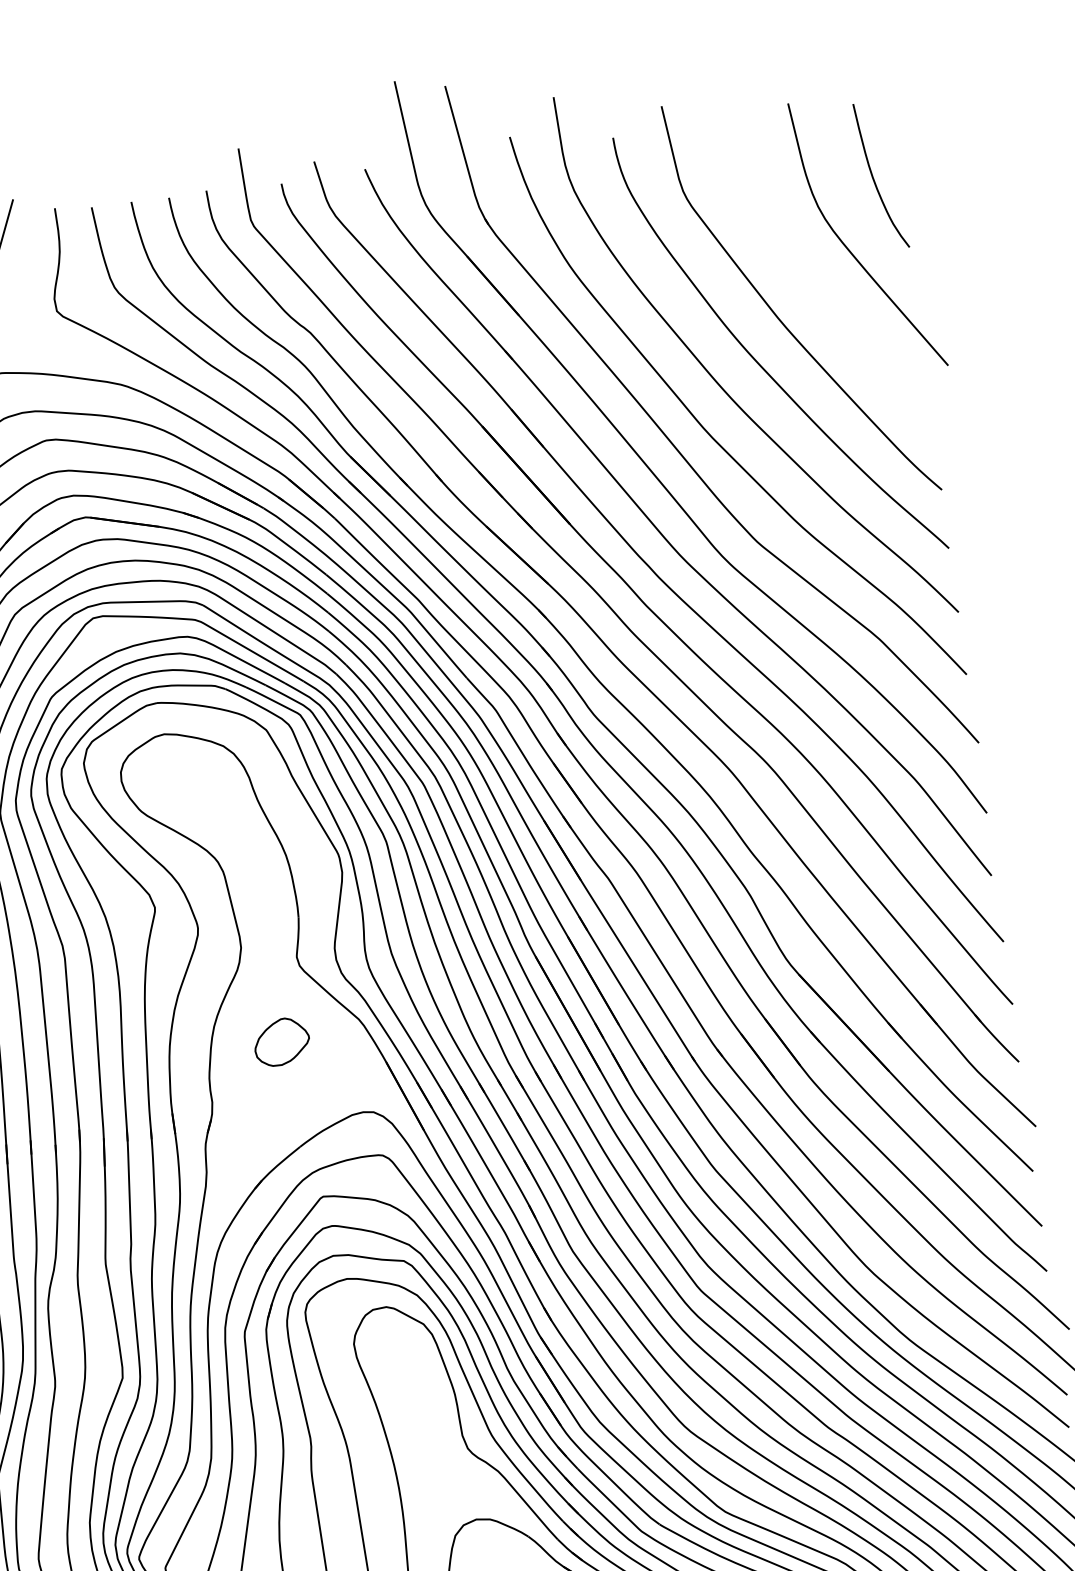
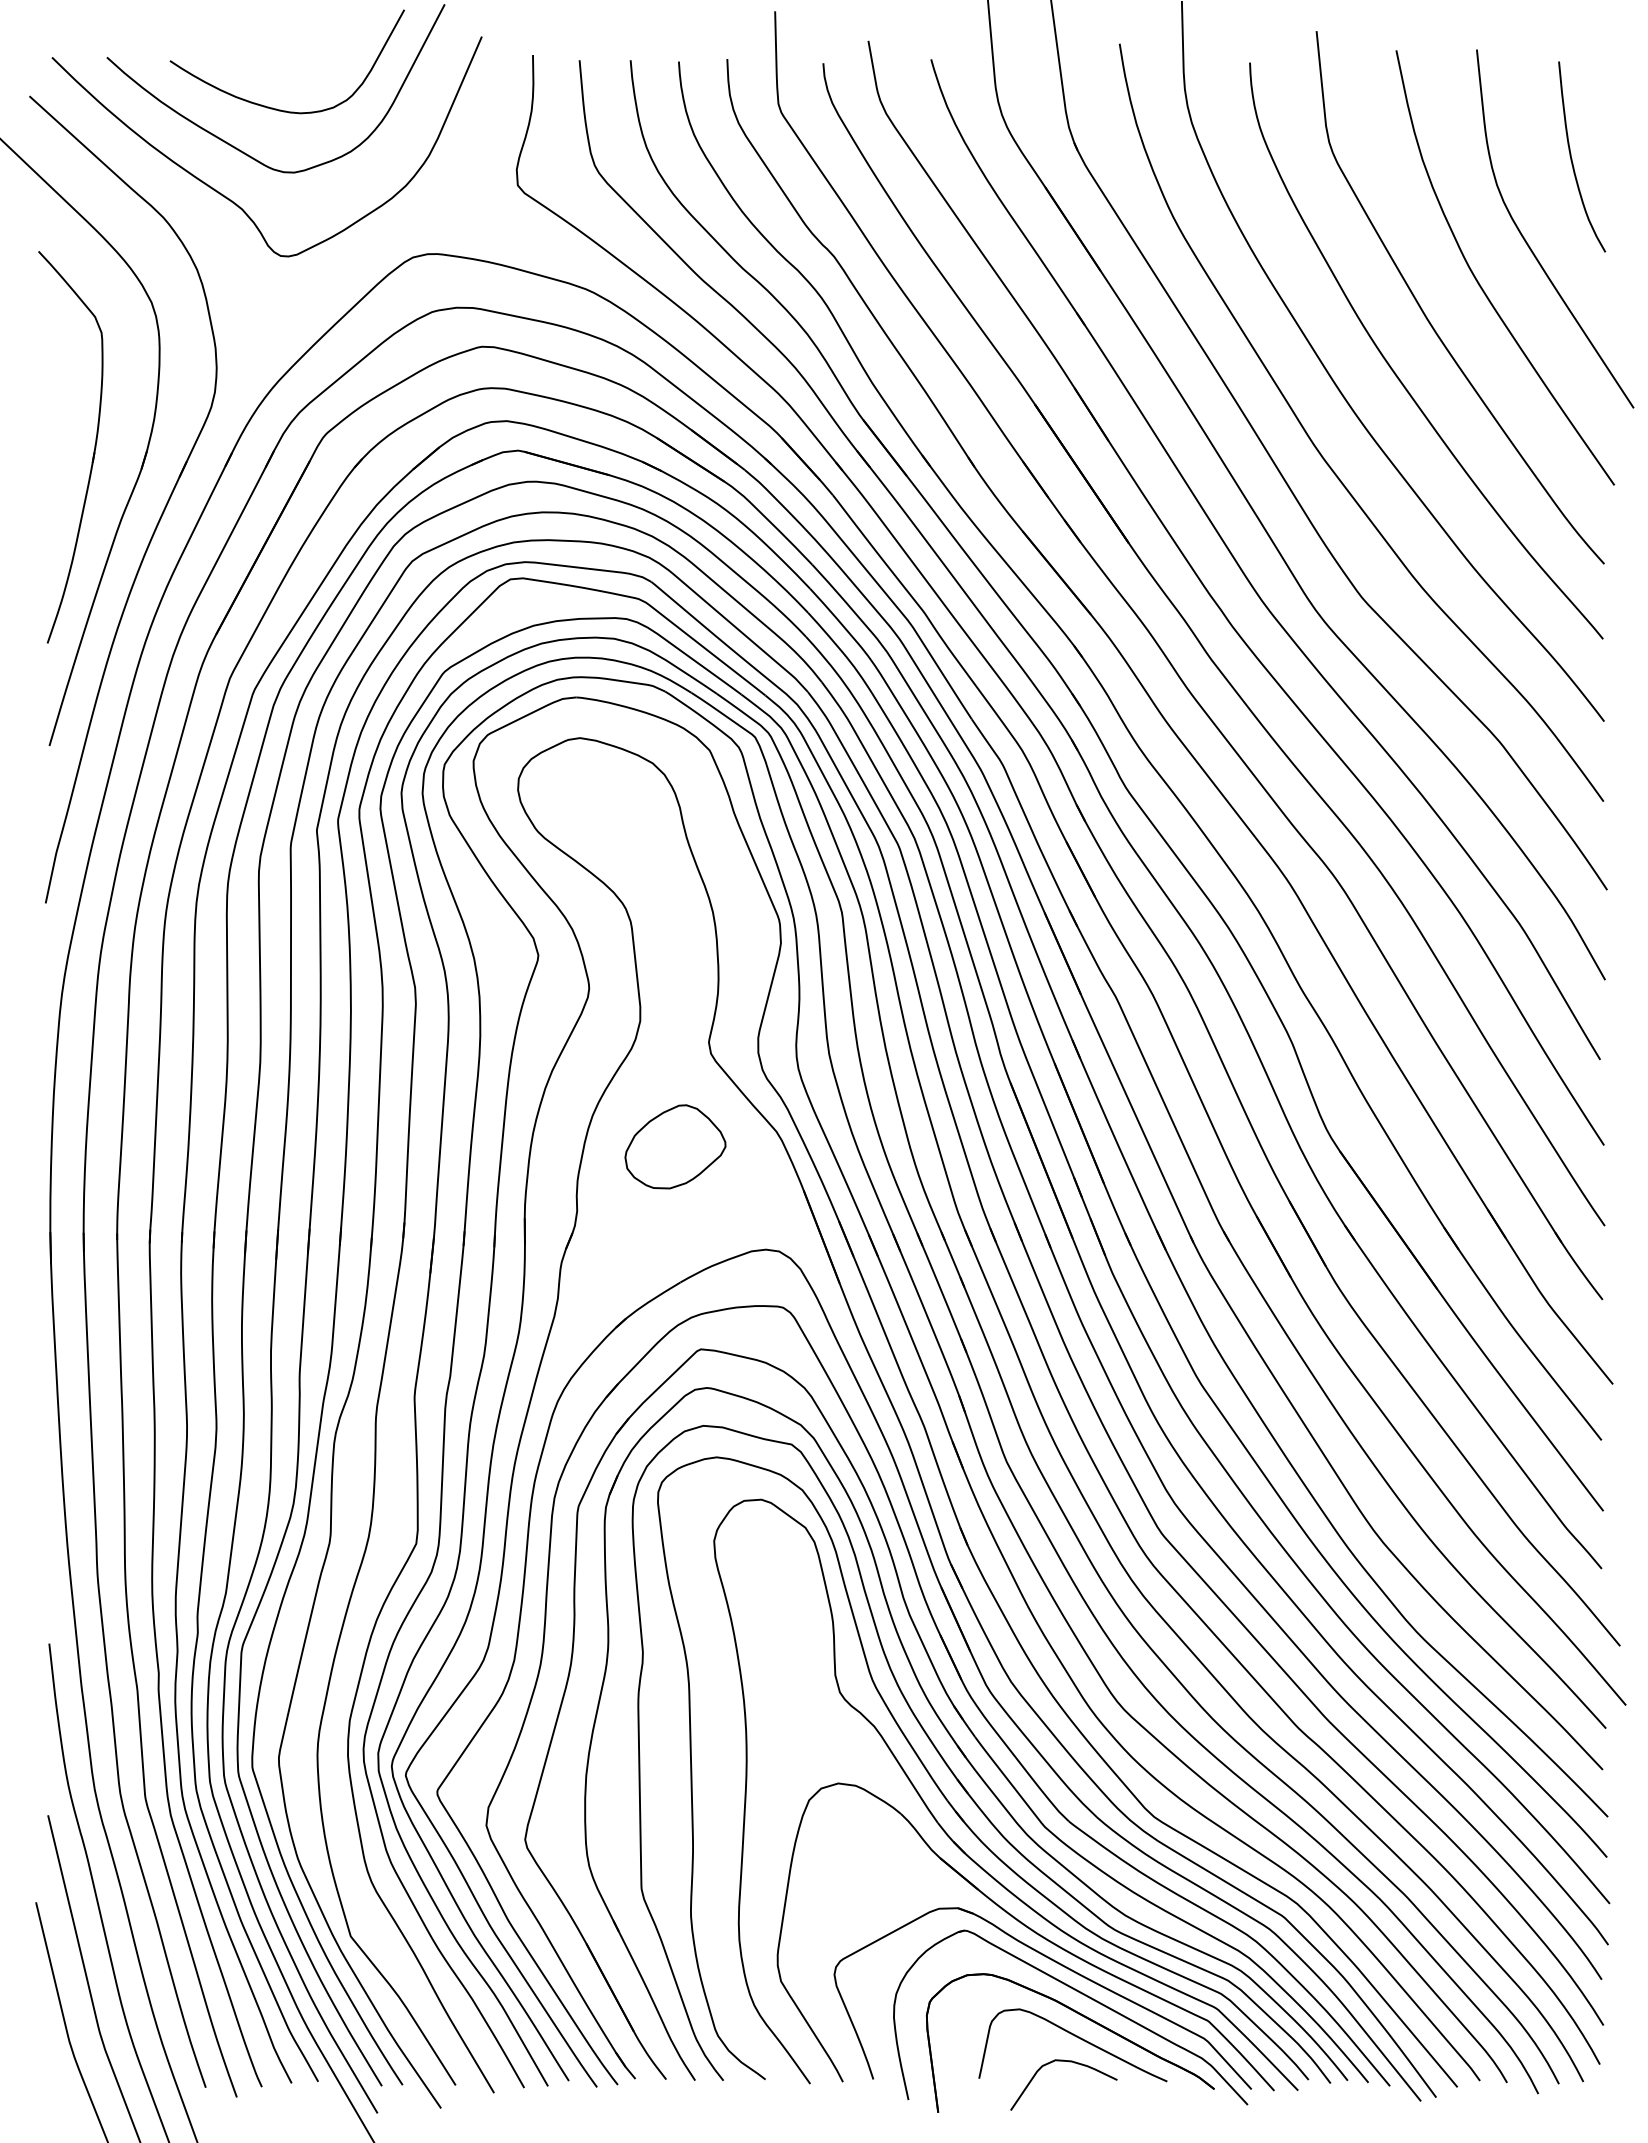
curve: (814, 284) -> (1479, 282), added
part: (281, 1041) -> (675, 1146), size x1.43

